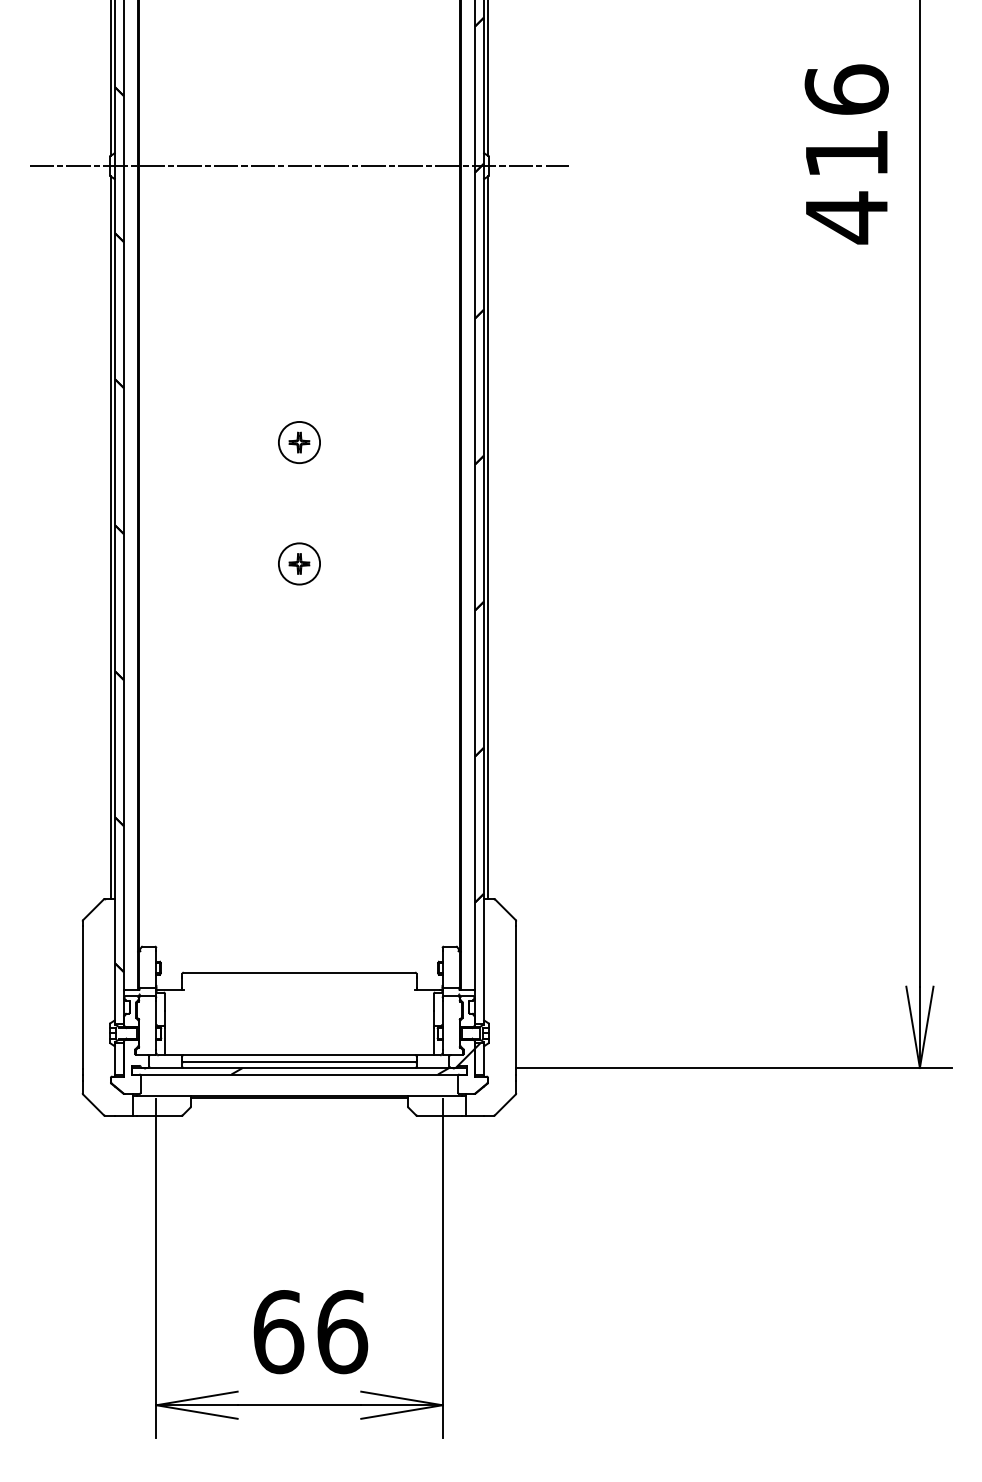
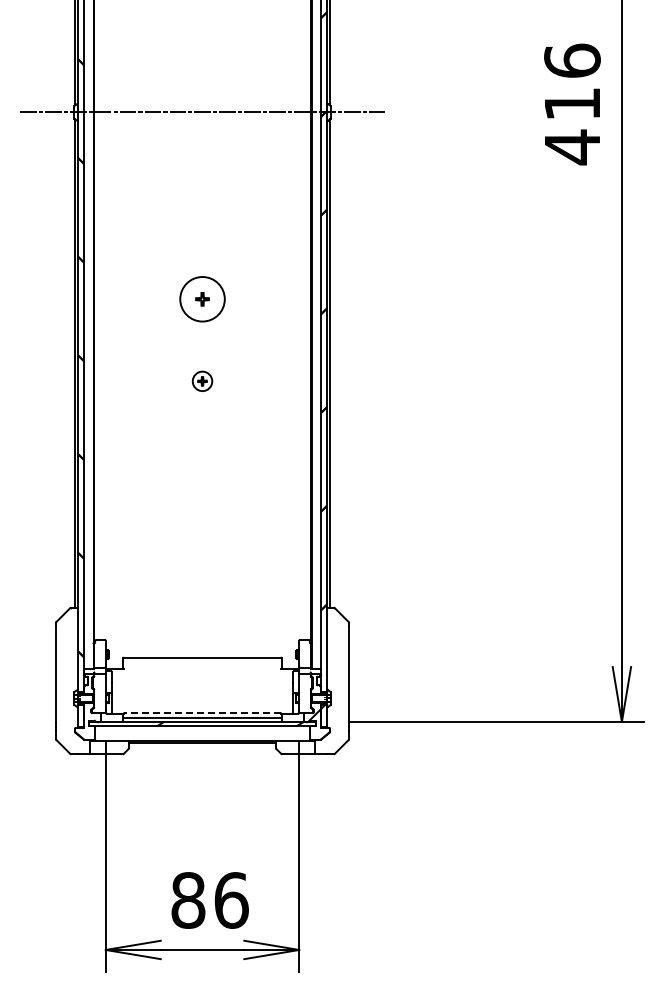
circle: (299, 442) -> (202, 299), size x1.6
part: (299, 564) -> (202, 381), size x0.7
line: (299, 1055) -> (202, 713), solid -> dashed
text: (278, 1332) -> (188, 900), 66 -> 86

